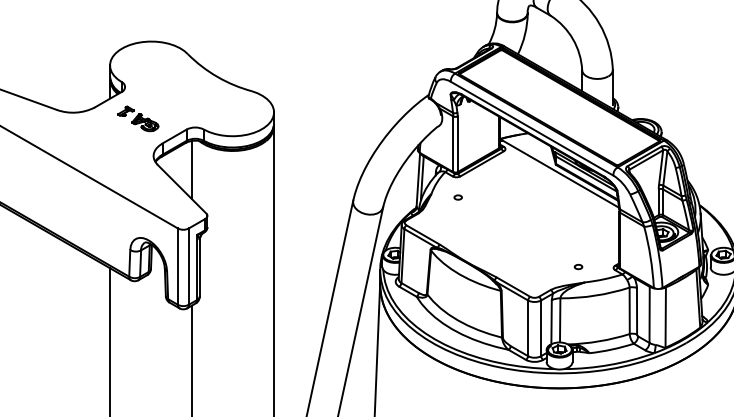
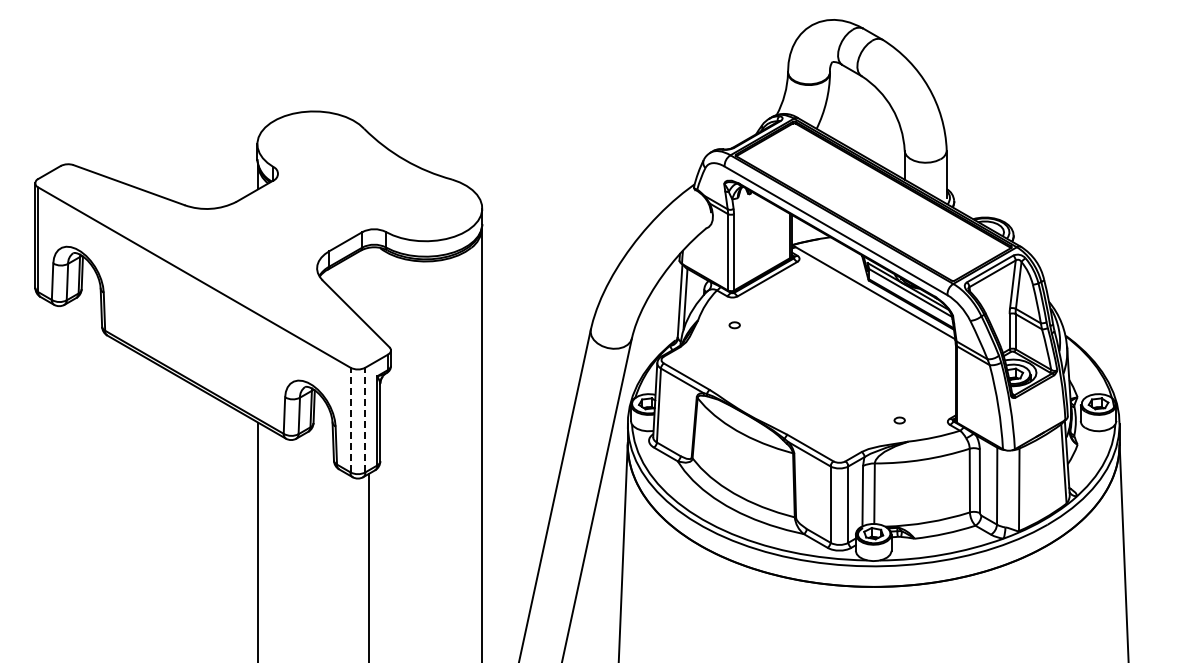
part: (137, 118) -> (295, 217), removed
line: (191, 169) -> (369, 287), removed
line: (177, 266) -> (350, 419), solid -> dashed
line: (188, 266) -> (365, 419), solid -> dashed

